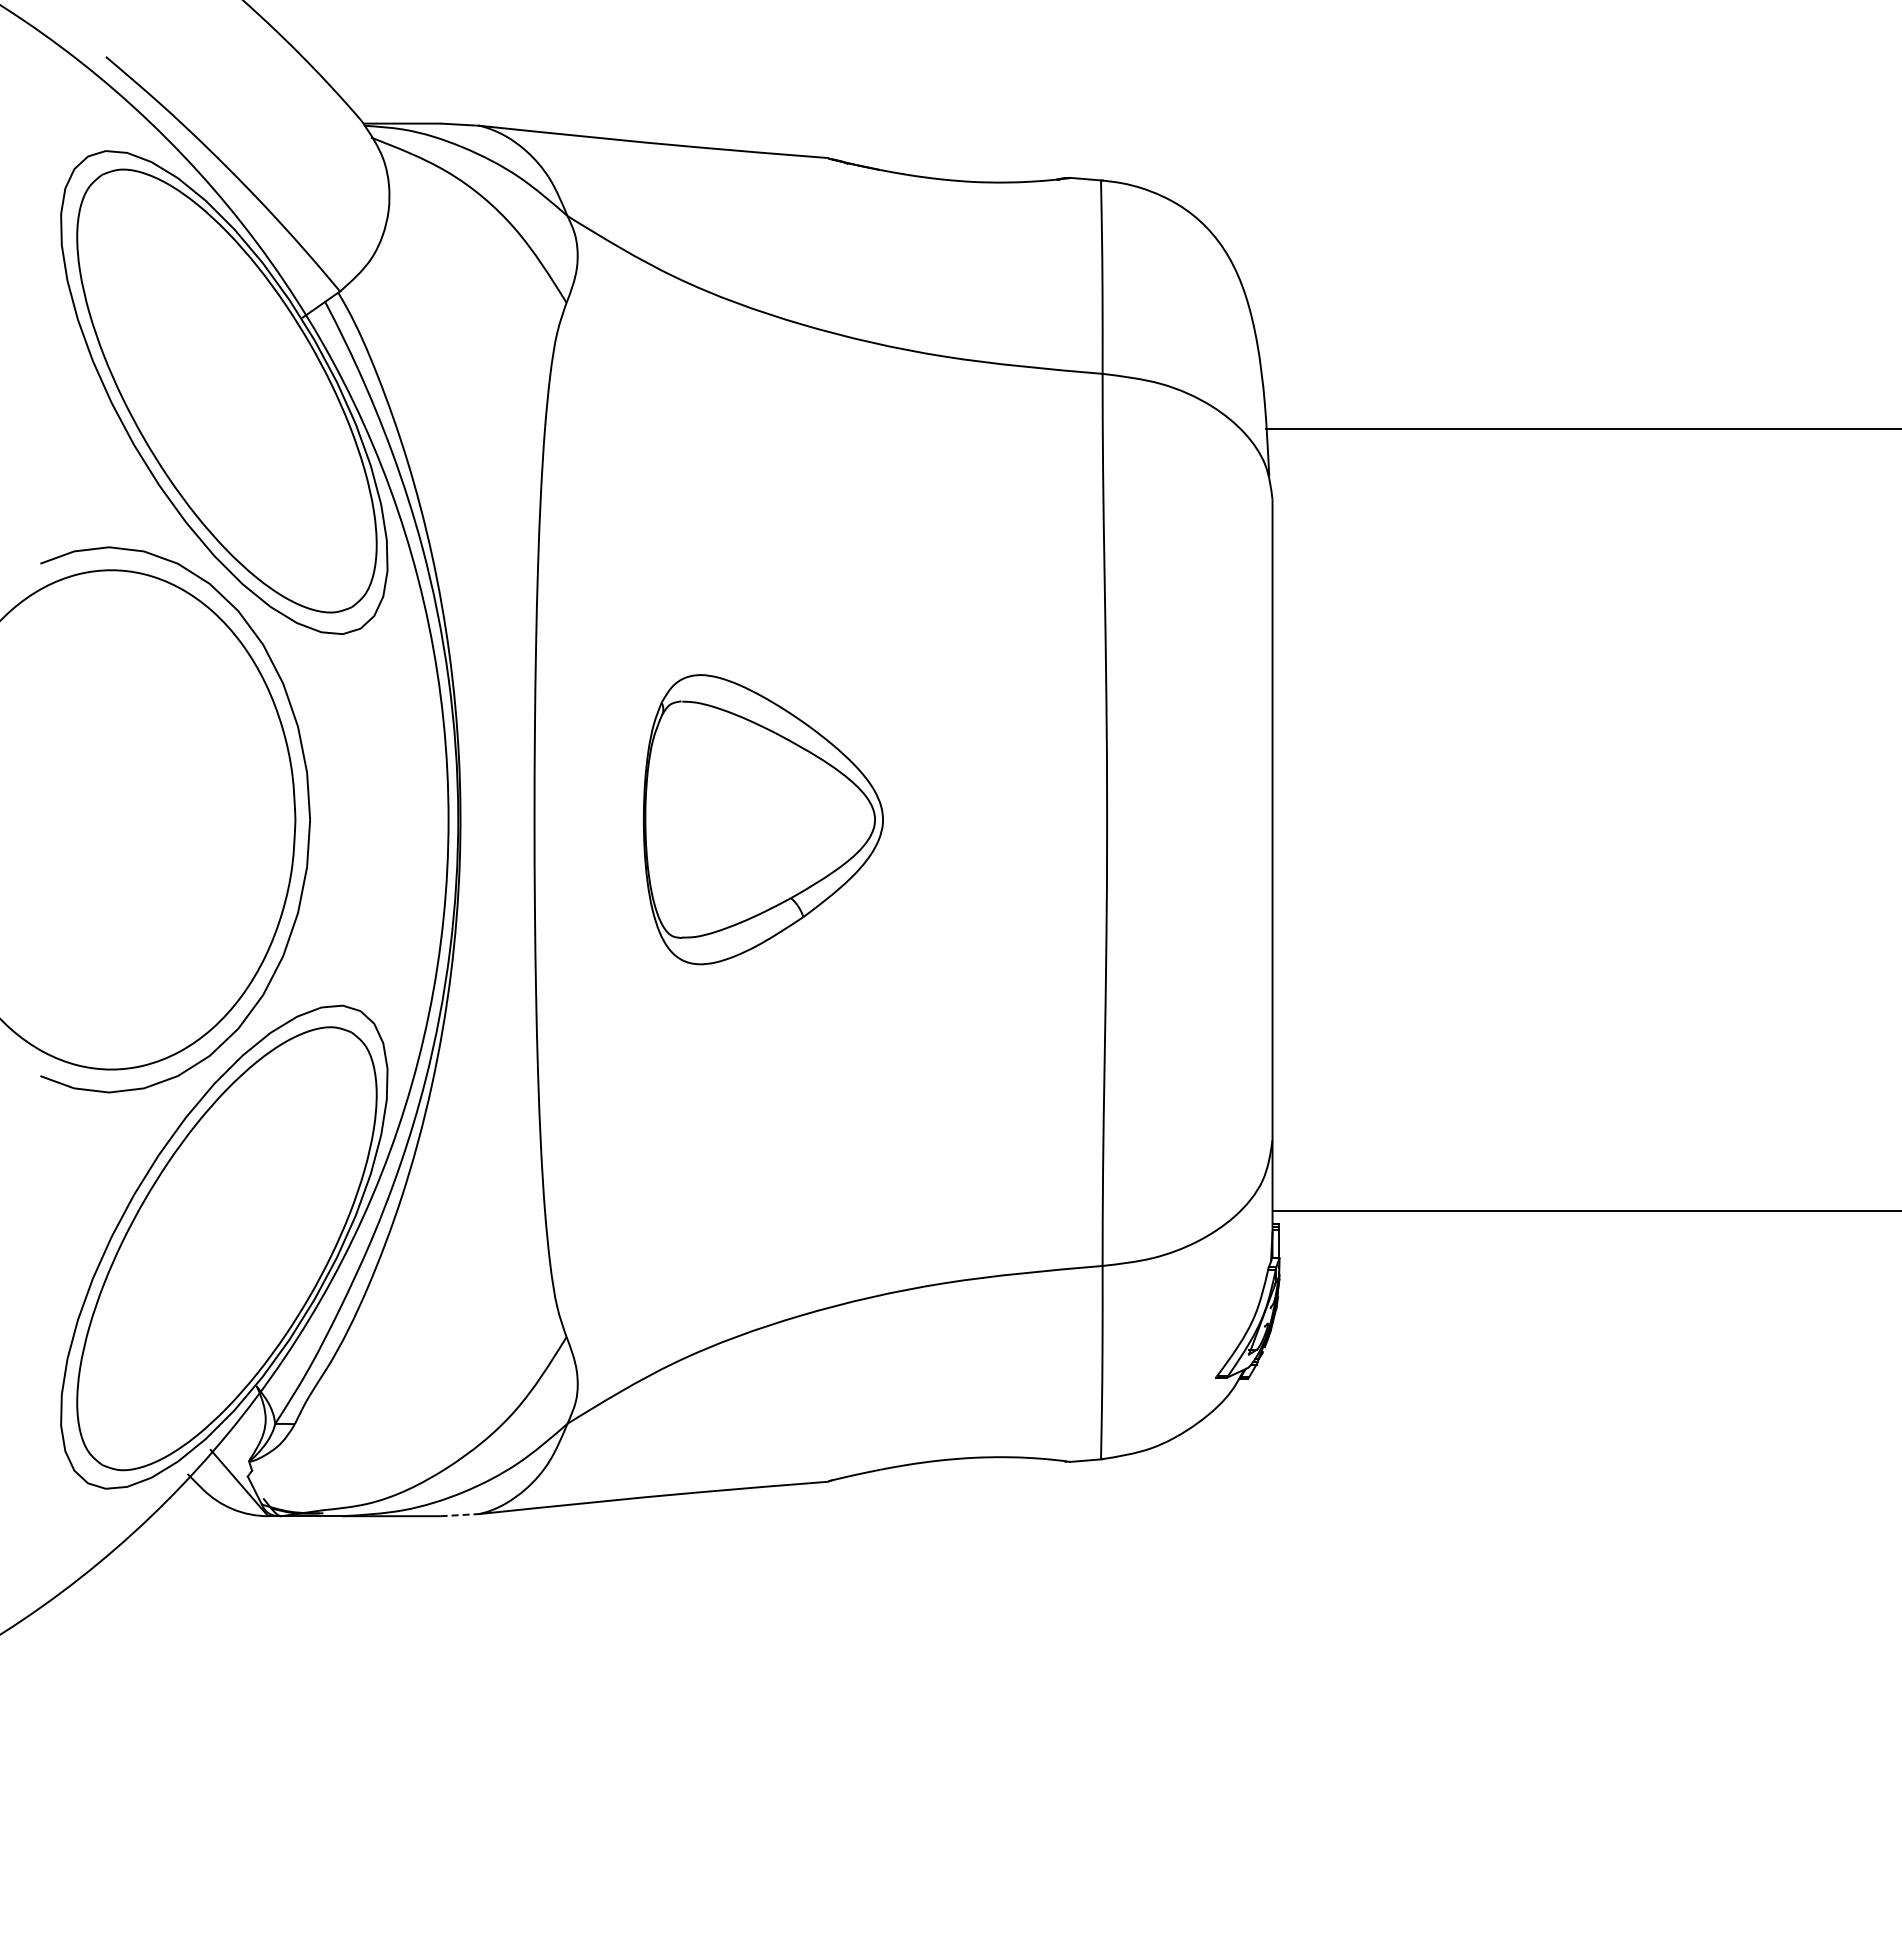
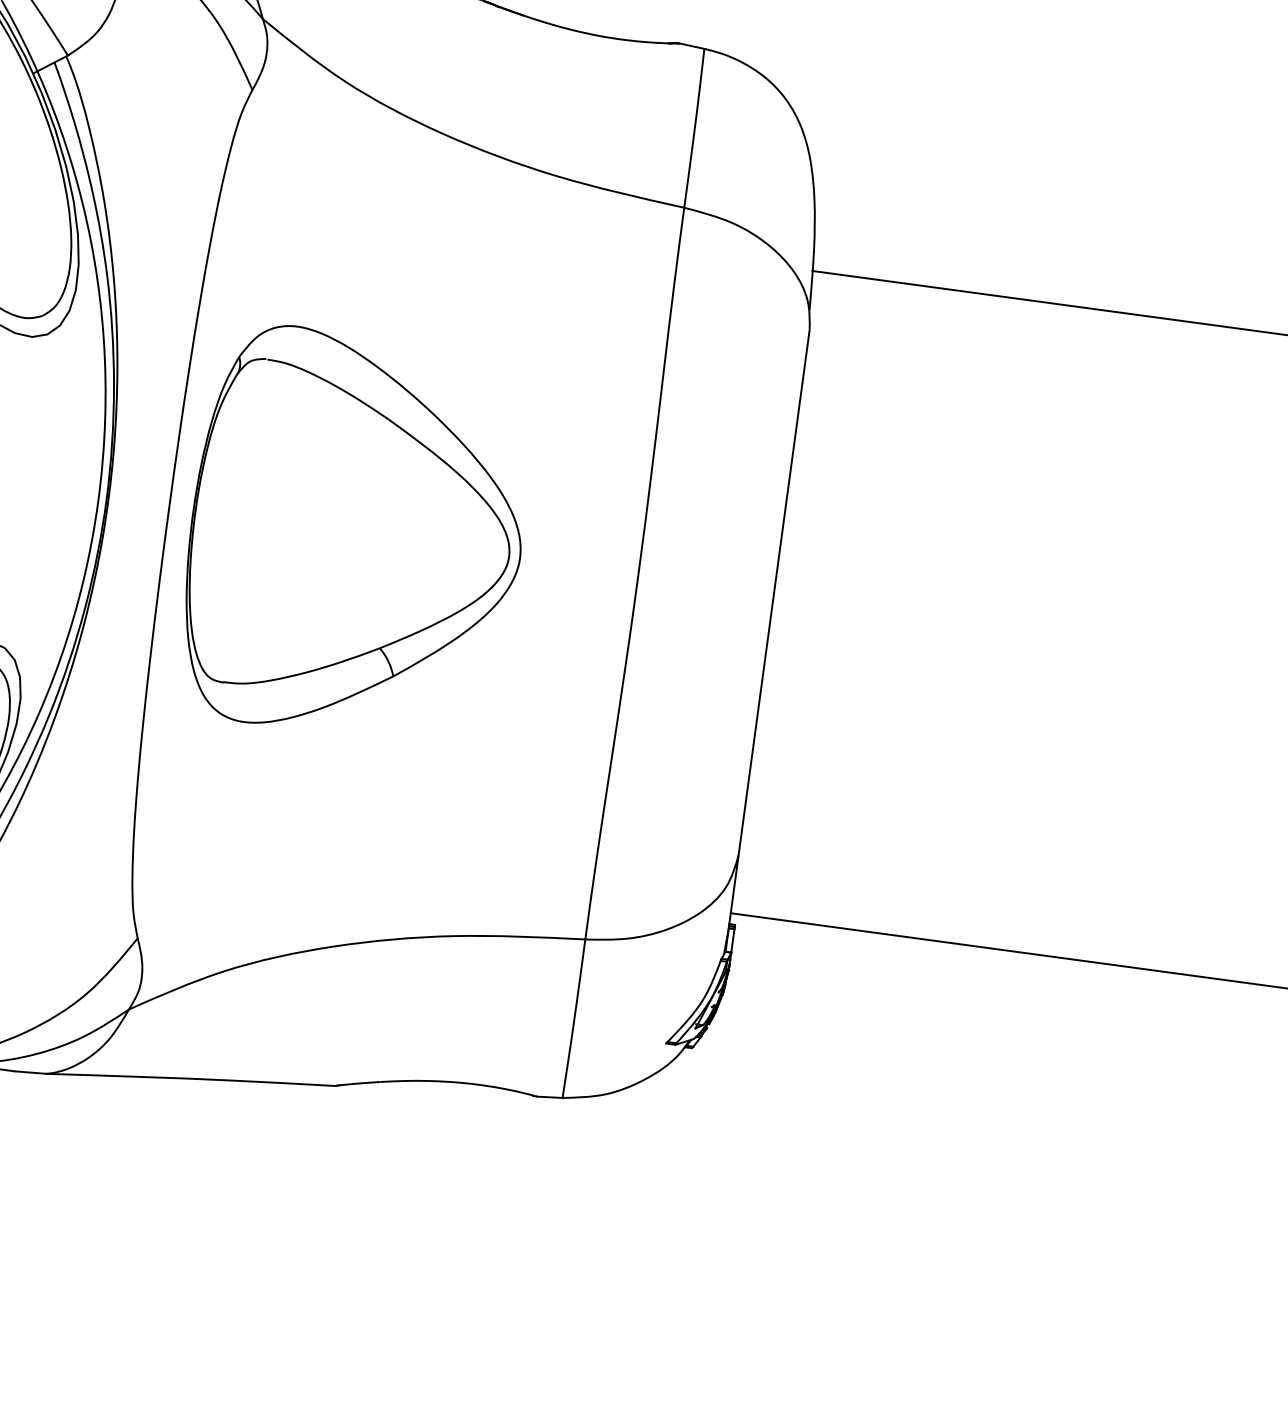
part: (763, 819) -> (356, 535), size x1.67
line: (460, 1515) -> (30, 1072), dashed -> solid

